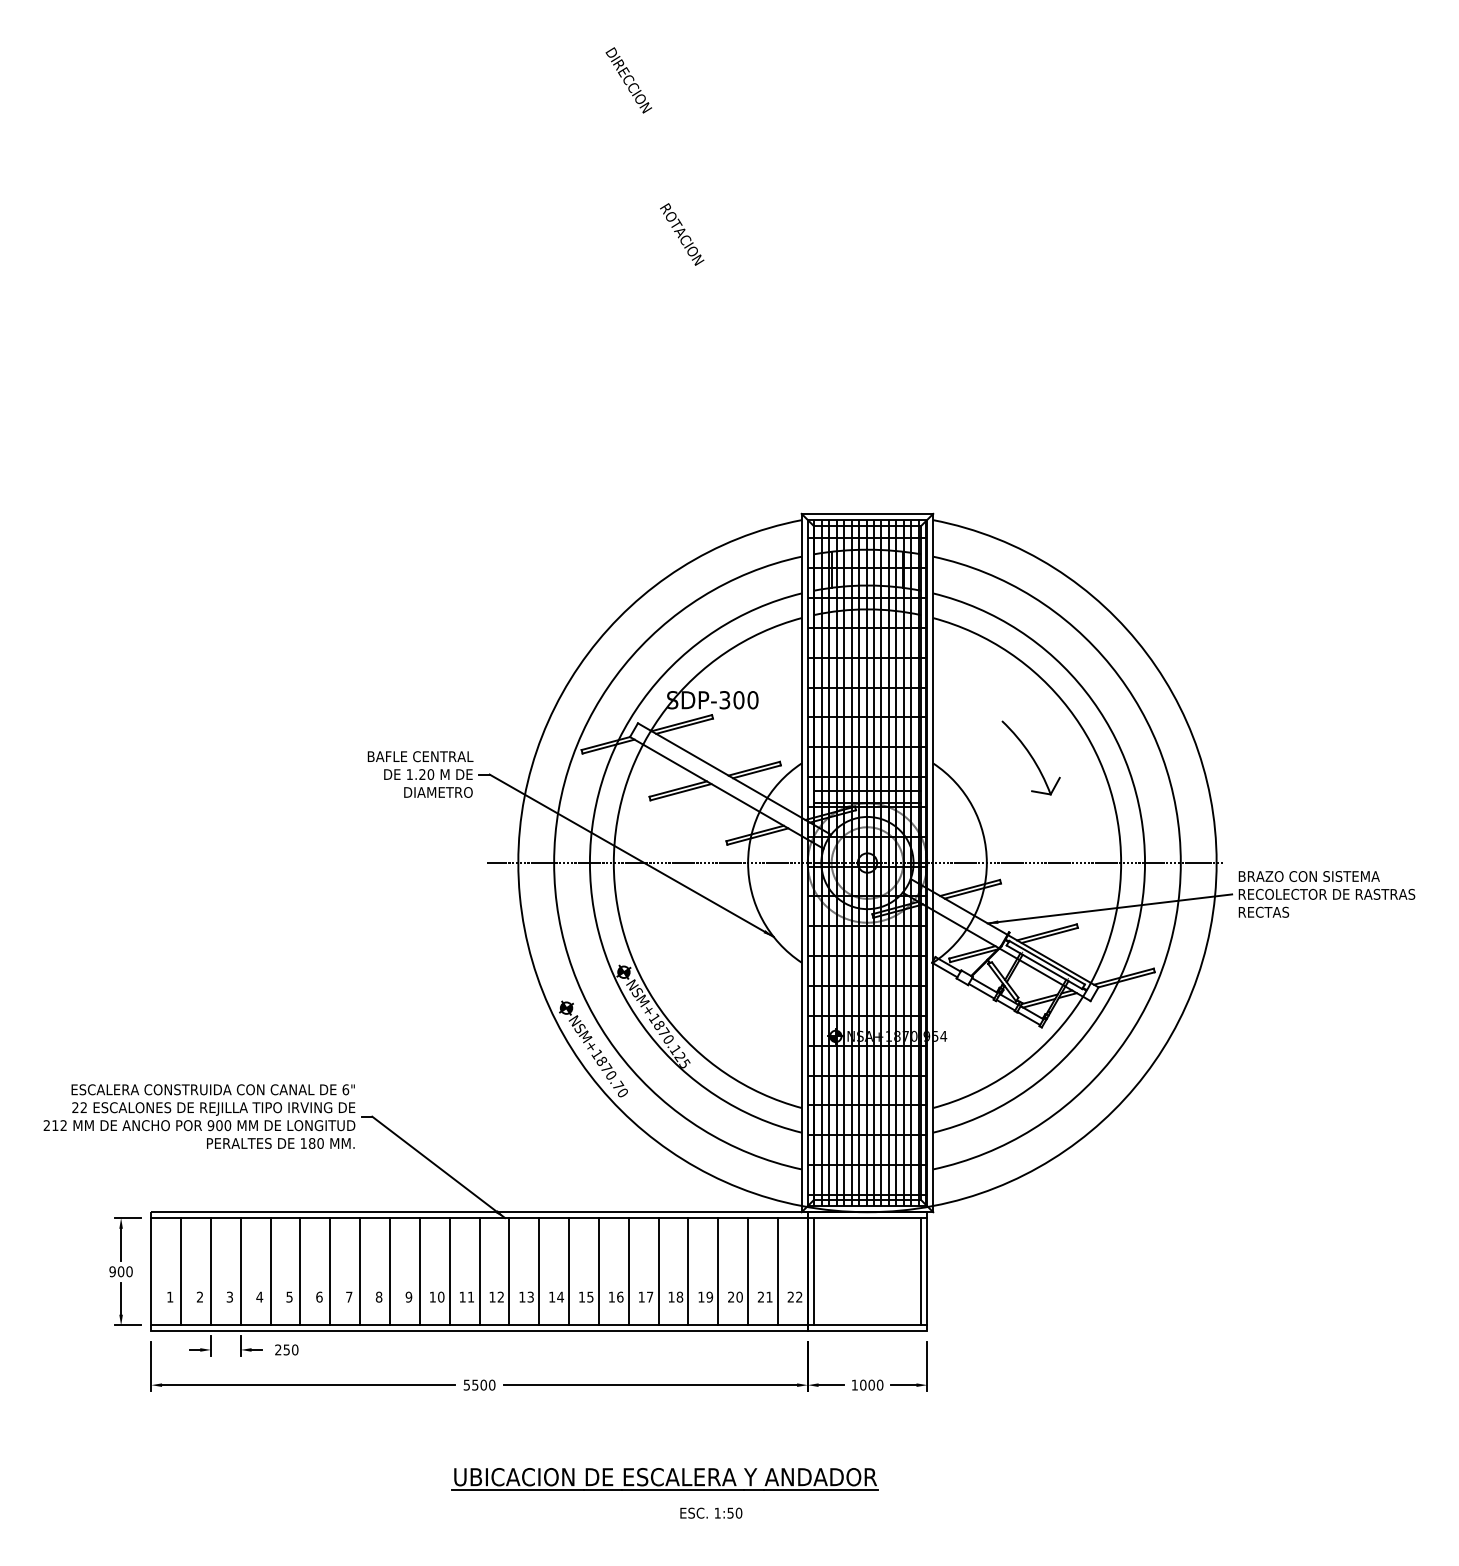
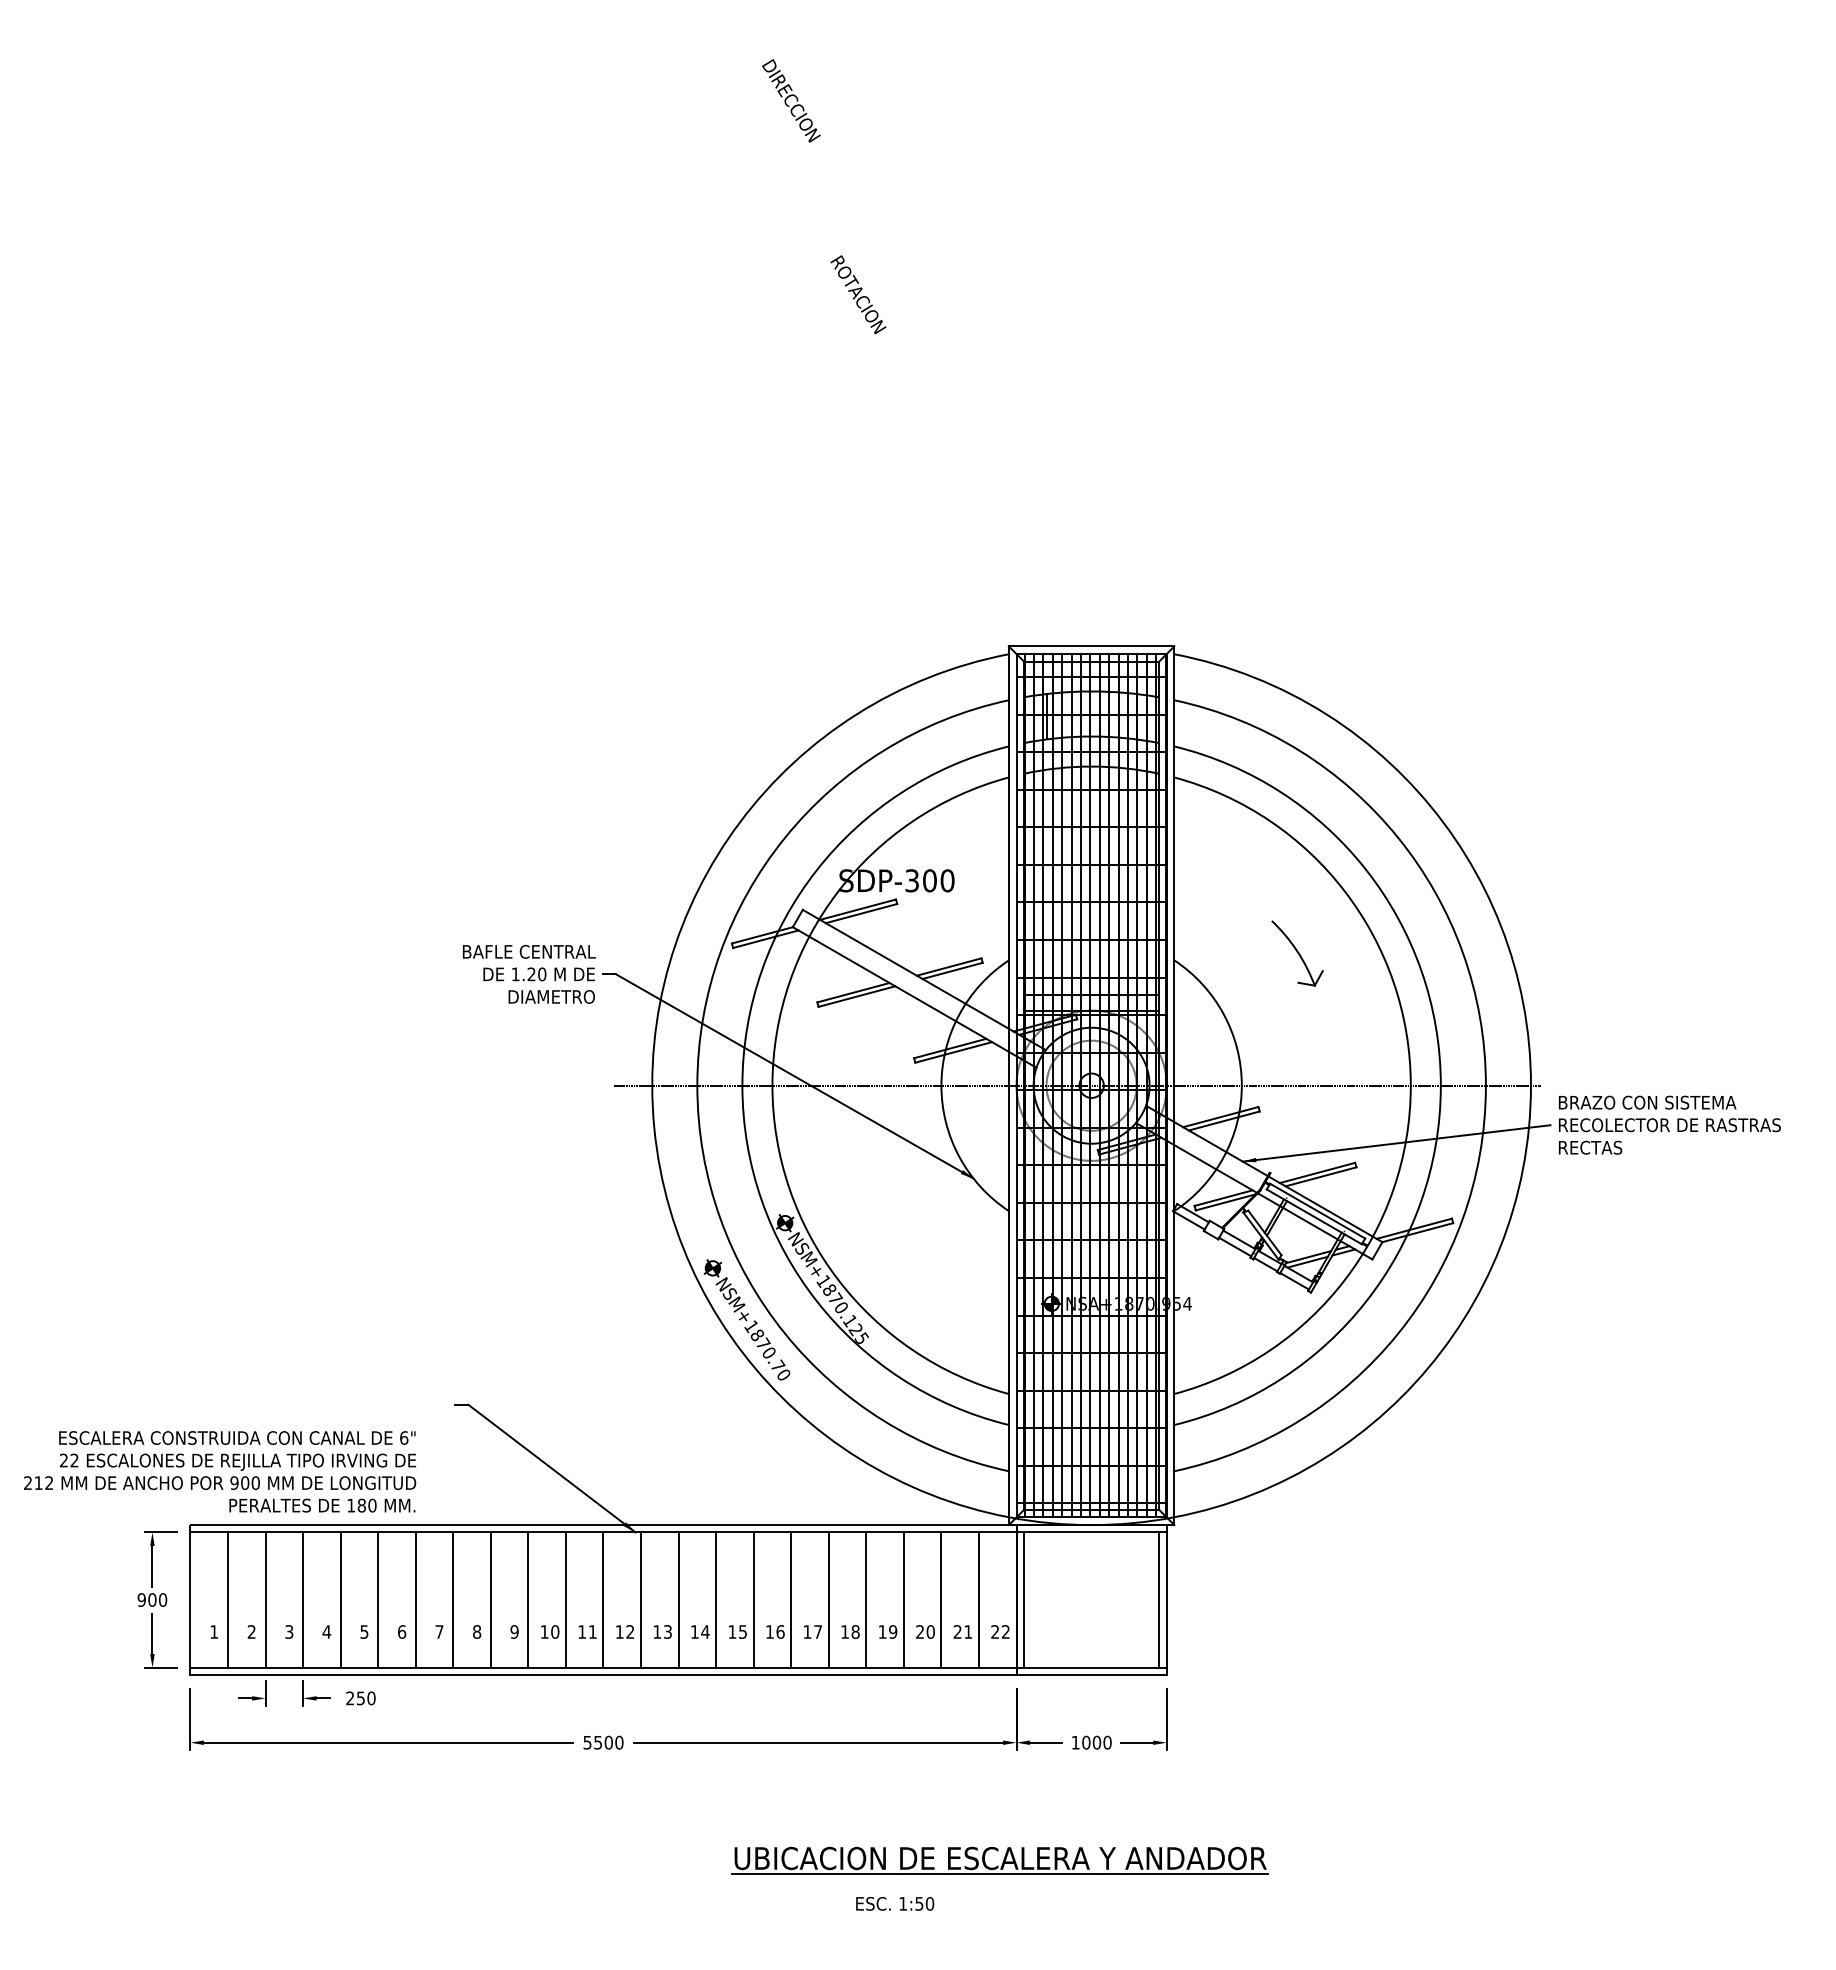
part: (1031, 757) -> (1297, 953), size x0.7
text: (199, 1116) -> (220, 1471), moved
part: (664, 1478) -> (999, 1860), moved

